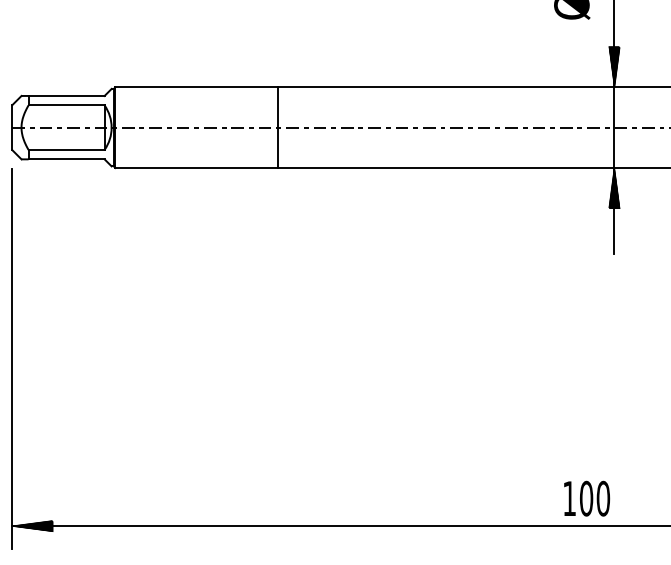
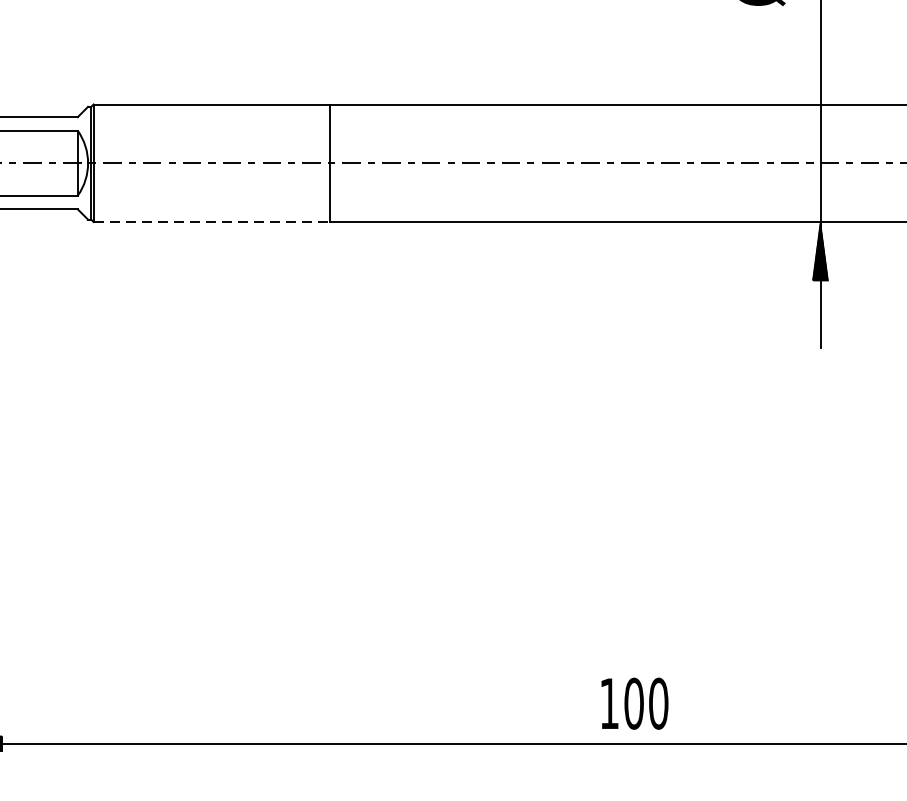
hatch: (614, 66) -> (820, 74), removed
line: (196, 168) -> (211, 222), solid -> dashed
text: (587, 498) -> (635, 703), moved

